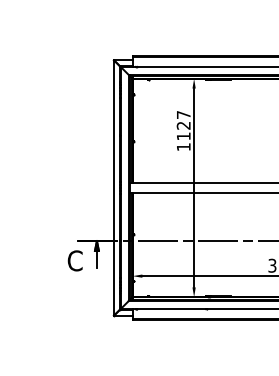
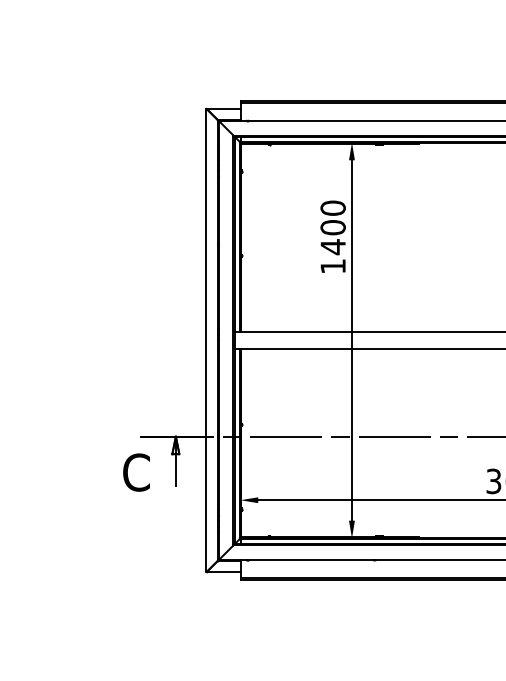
text: (183, 125) -> (332, 227), 1127 -> 1400

